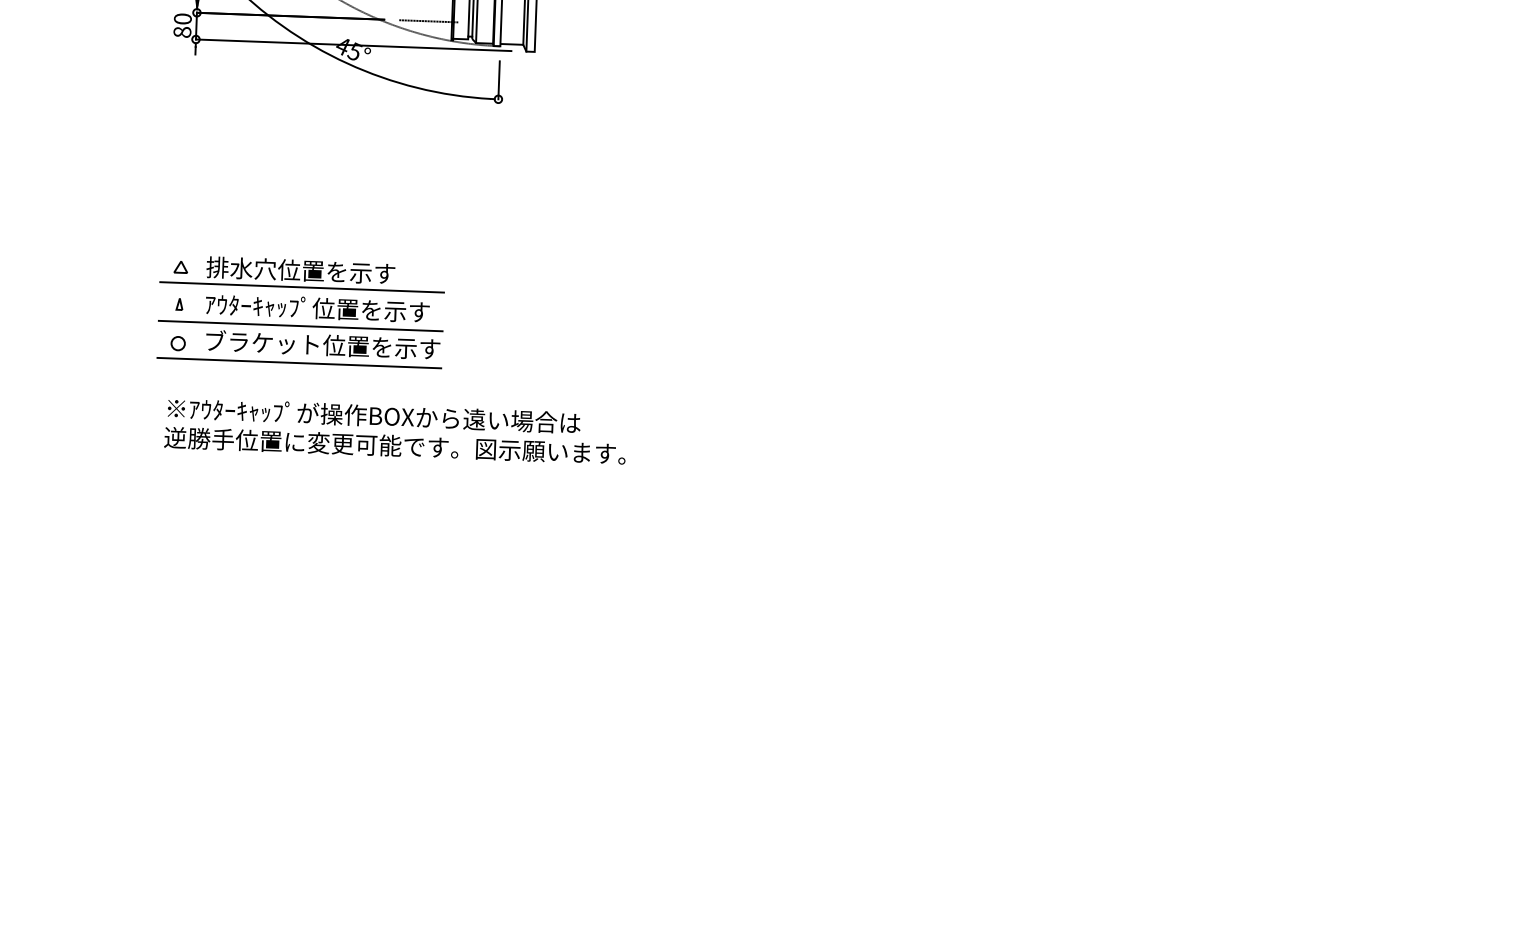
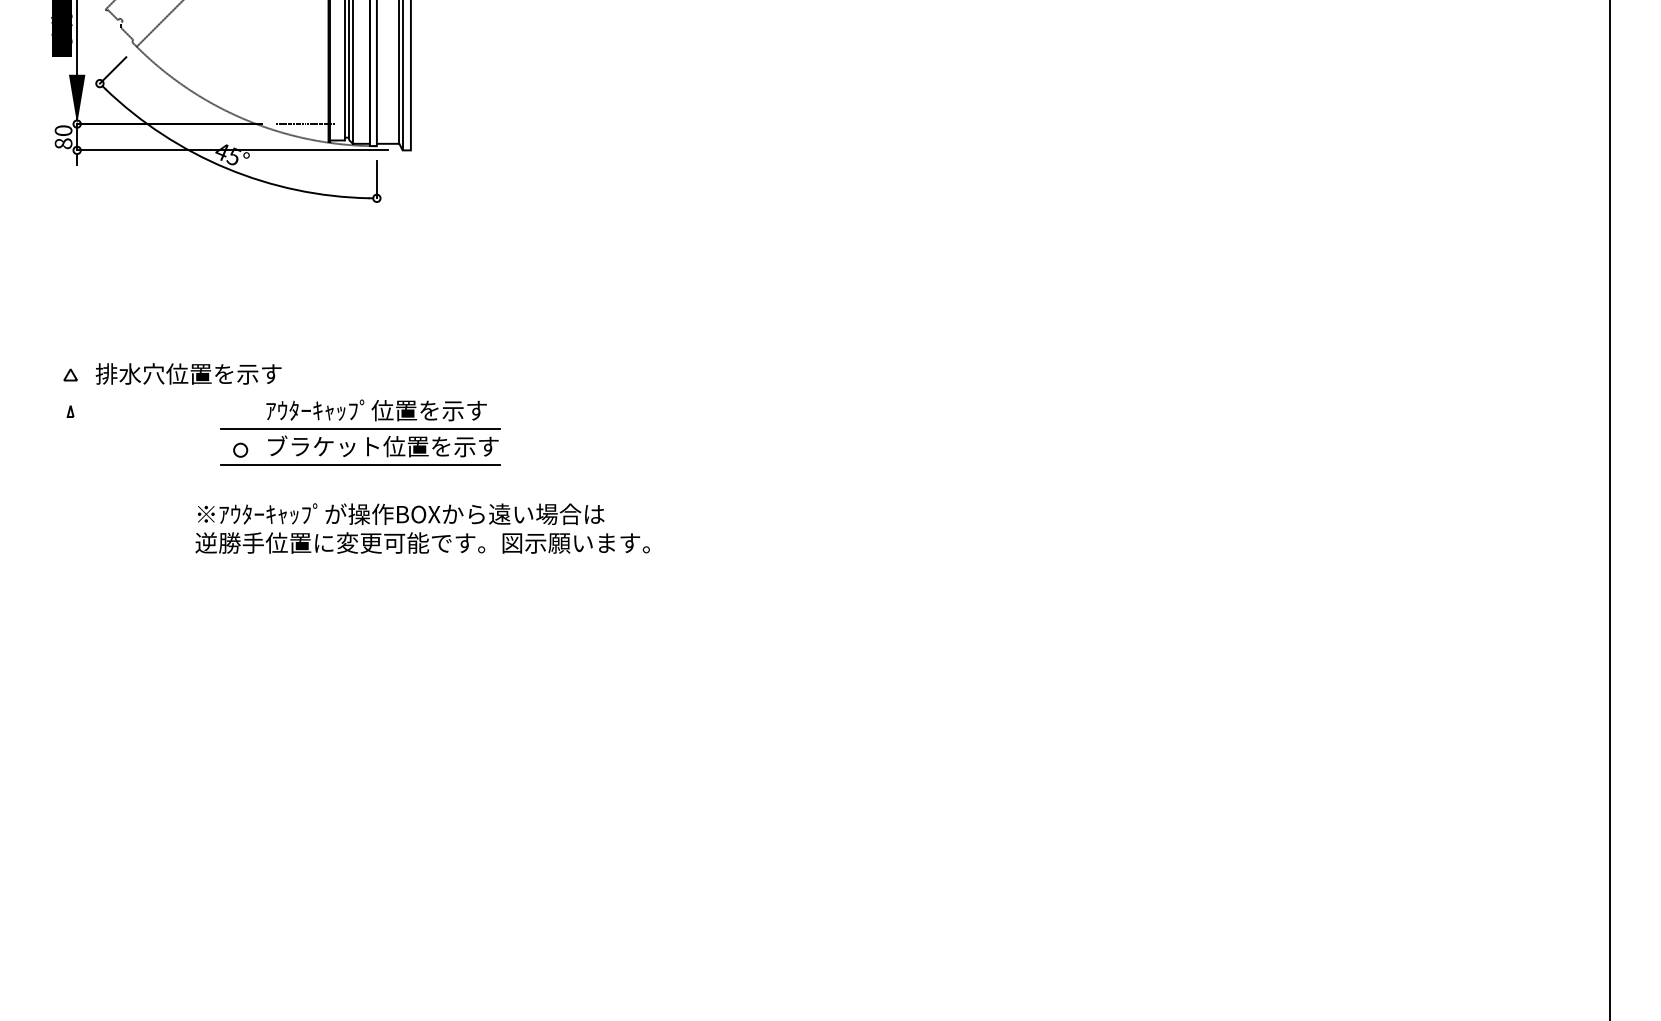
line: (302, 287) -> (190, 390), removed
part: (300, 330) -> (360, 432), moved
text: (395, 431) -> (422, 528), moved

